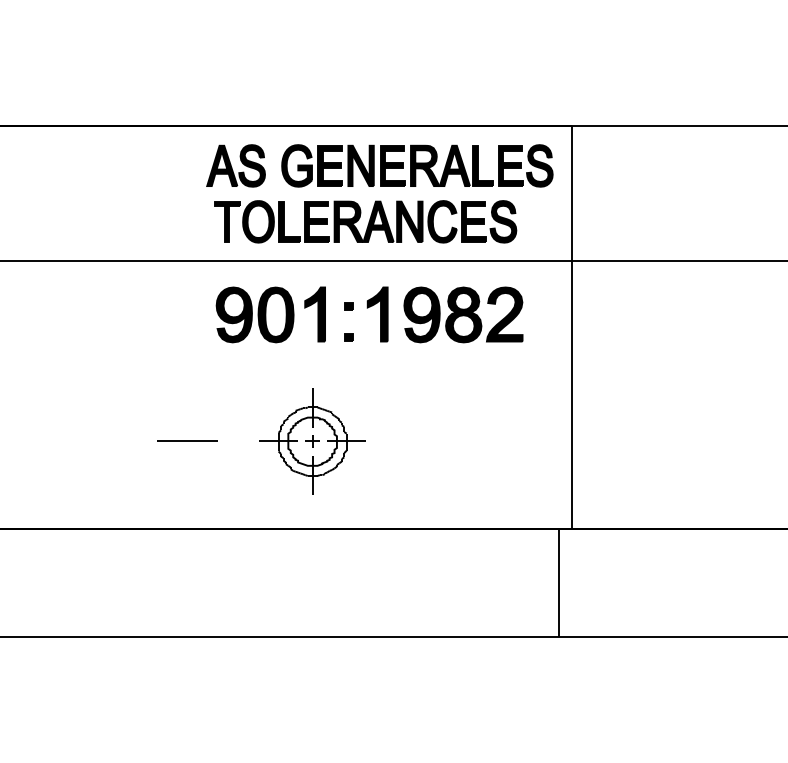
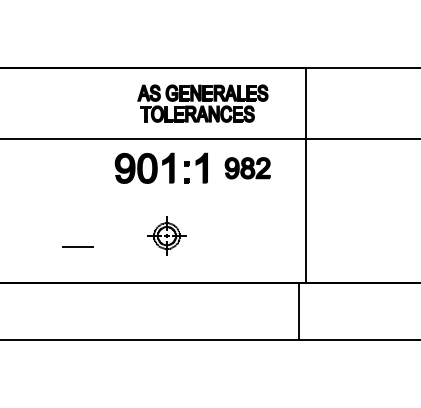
part: (379, 193) -> (202, 103), size x0.7
part: (463, 313) -> (247, 167), size x0.7
line: (186, 440) -> (77, 246), moved
part: (311, 440) -> (166, 235), size x0.7

